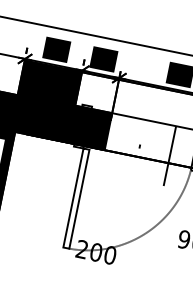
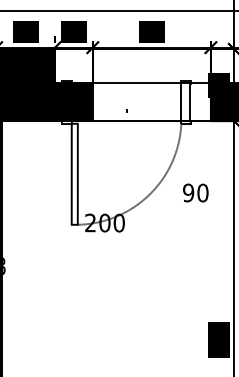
line: (169, 155) -> (157, 113), removed

